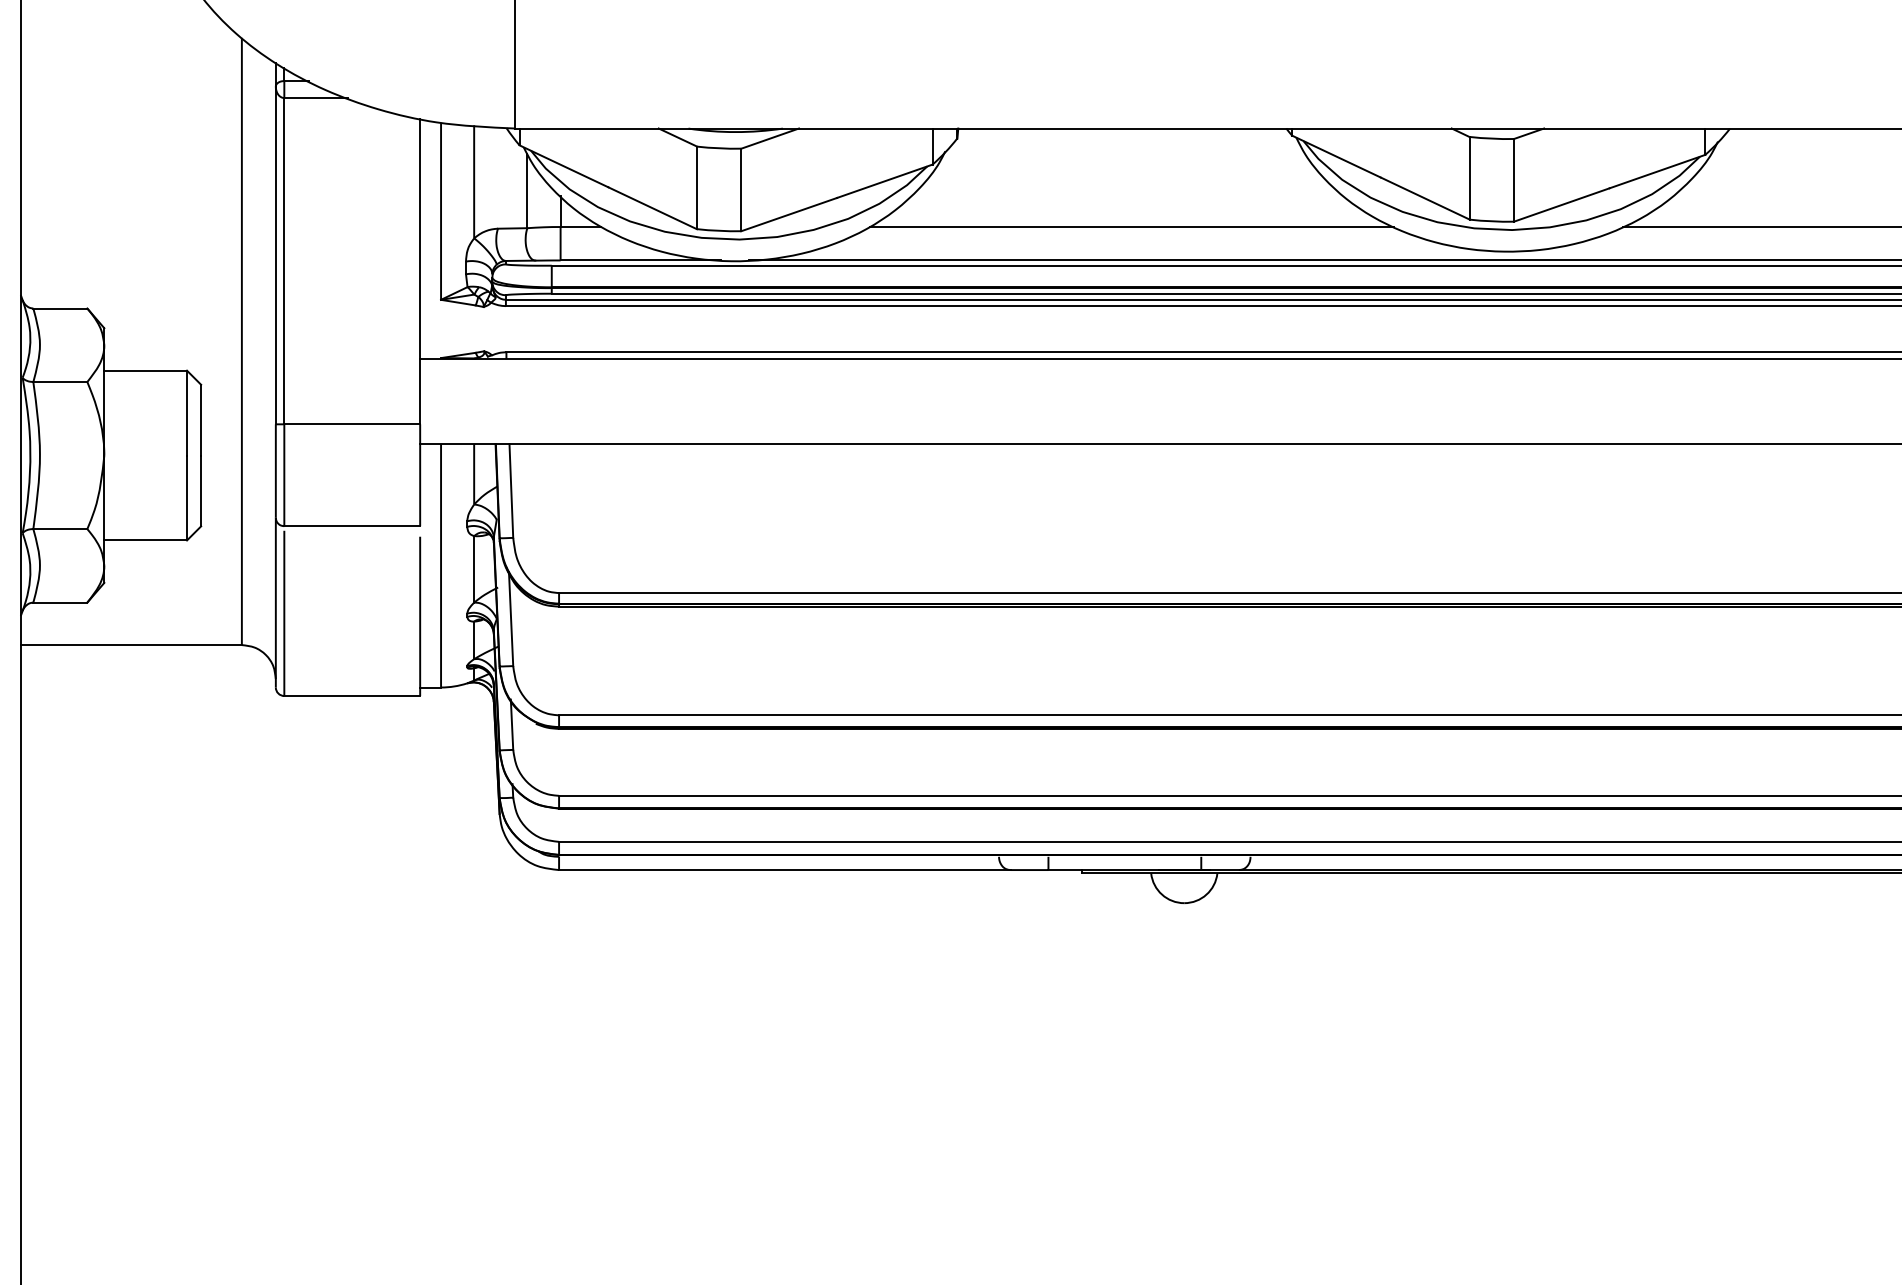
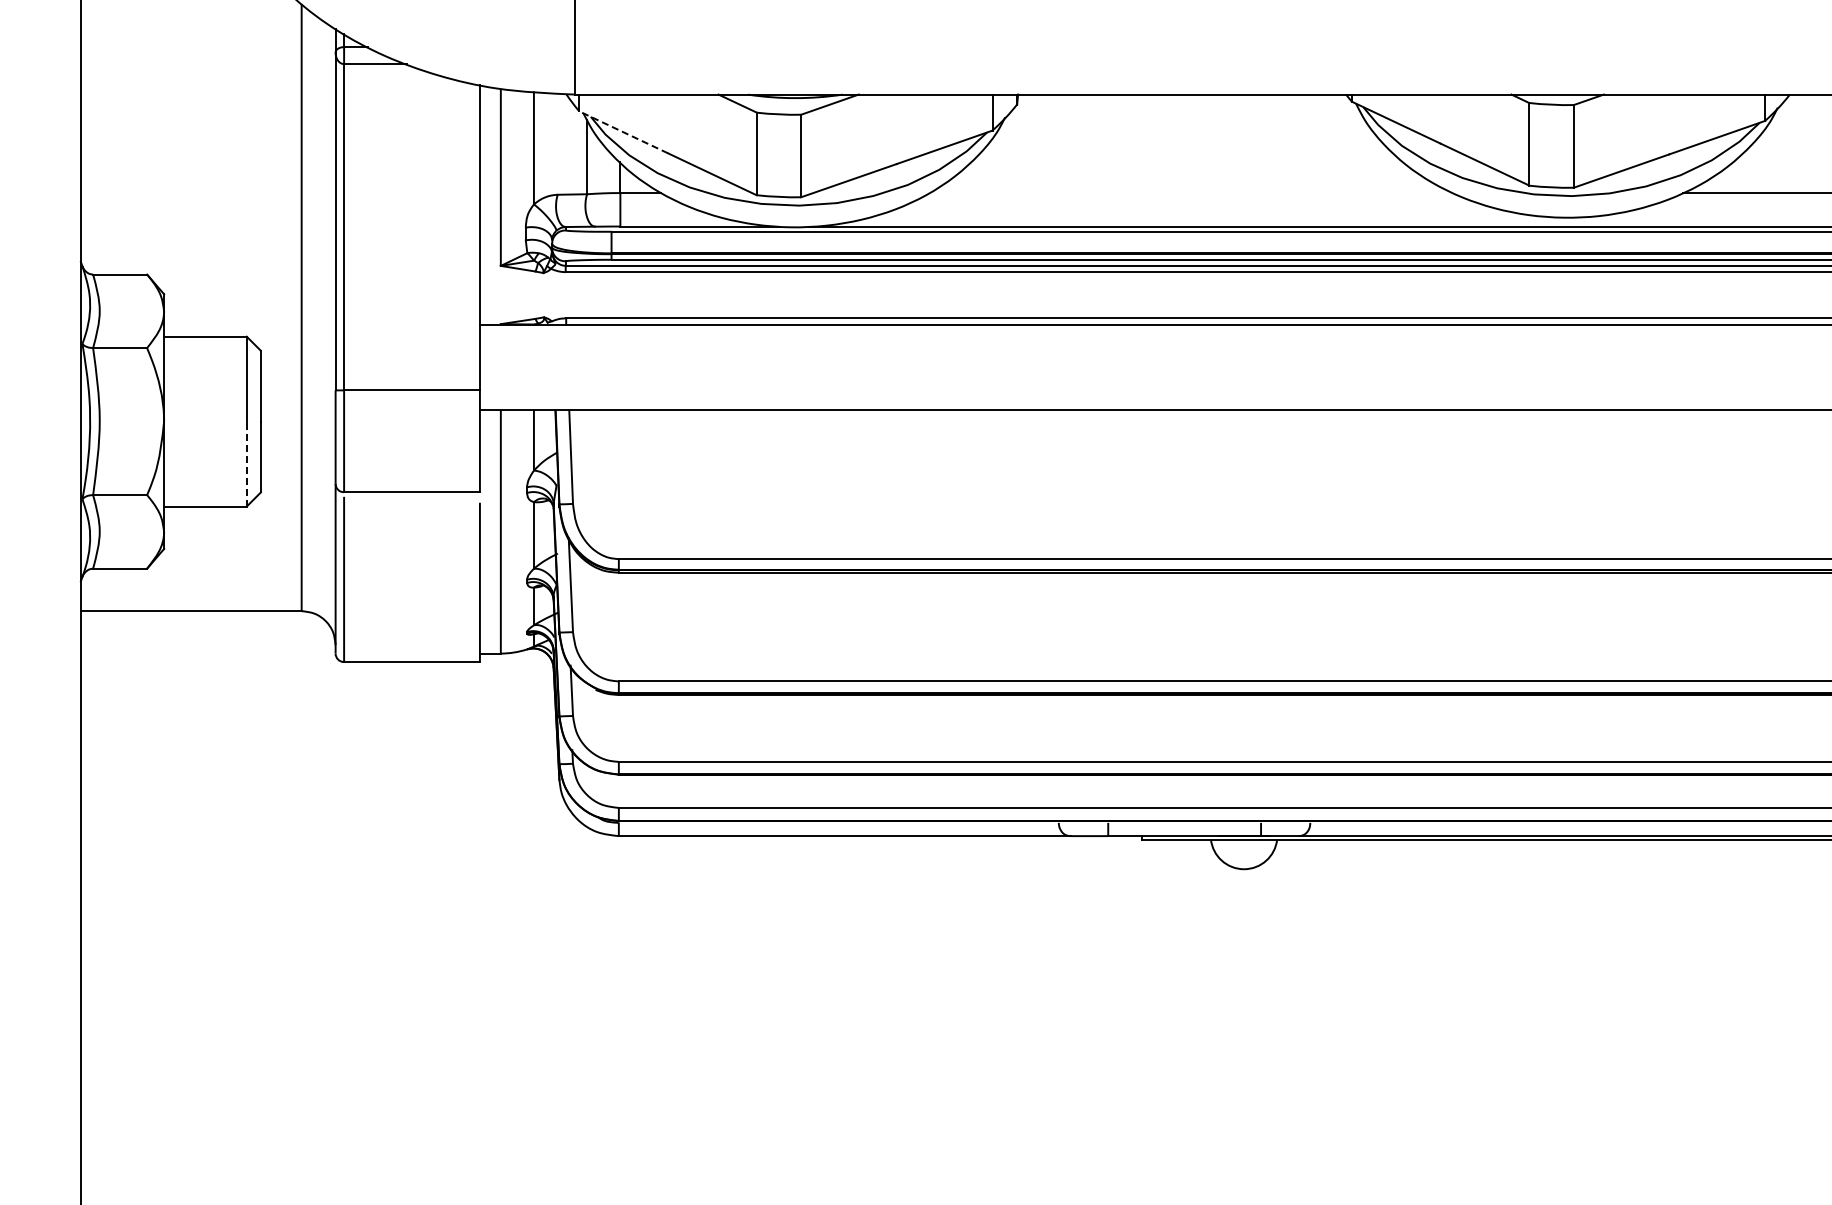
line: (563, 166) -> (623, 132), solid -> dashed
line: (1131, 227) -> (1191, 193), removed
line: (187, 497) -> (247, 463), solid -> dashed

